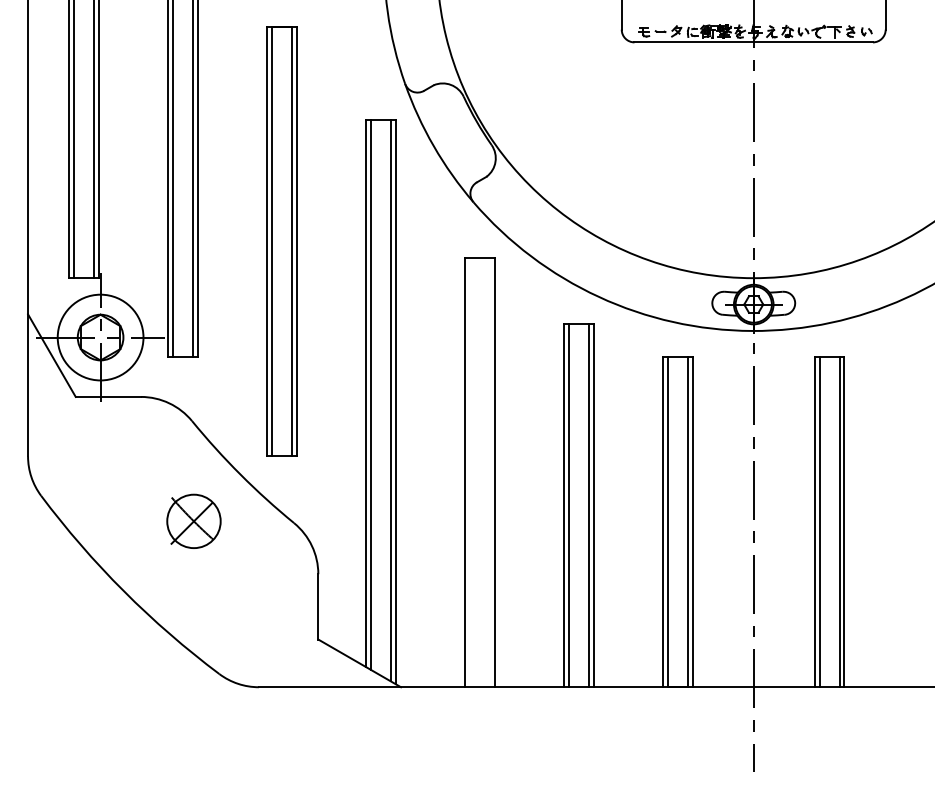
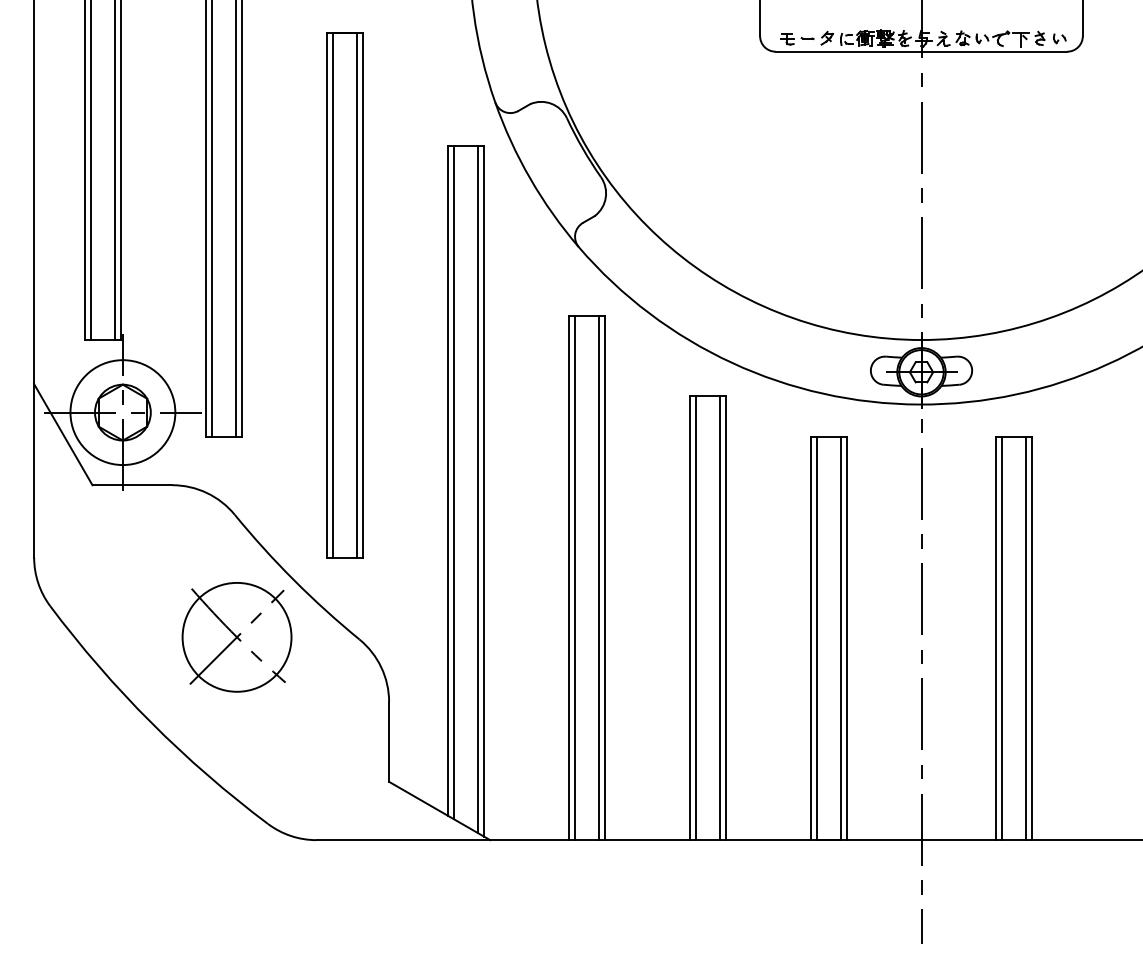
line: (470, 472) -> (575, 577), added
line: (489, 472) -> (598, 577), added
part: (193, 521) -> (236, 637), size x1.67

